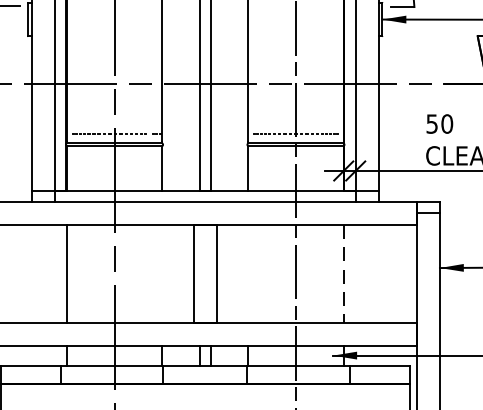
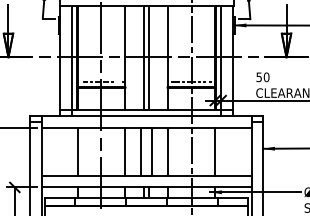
line: (162, 273) -> (125, 151), added
line: (247, 273) -> (167, 151), added
line: (344, 275) -> (215, 152), dashed -> solid

